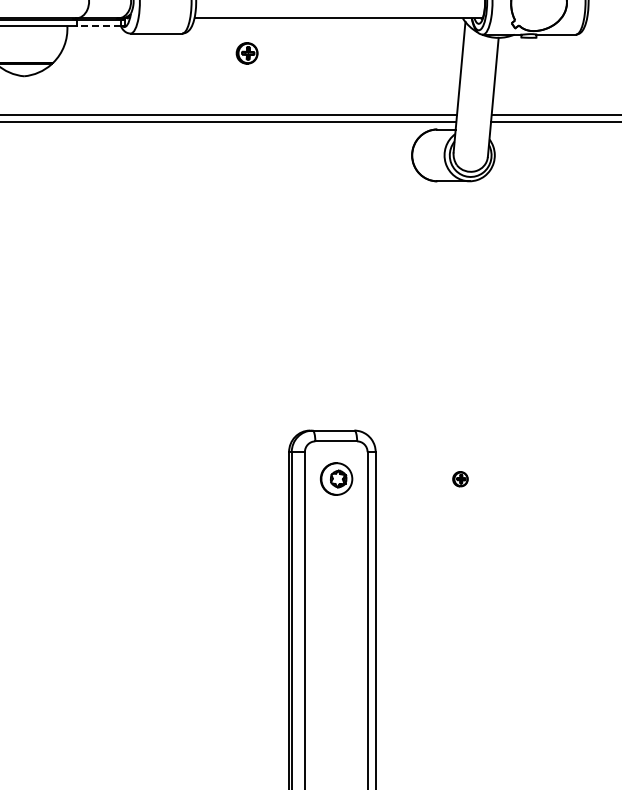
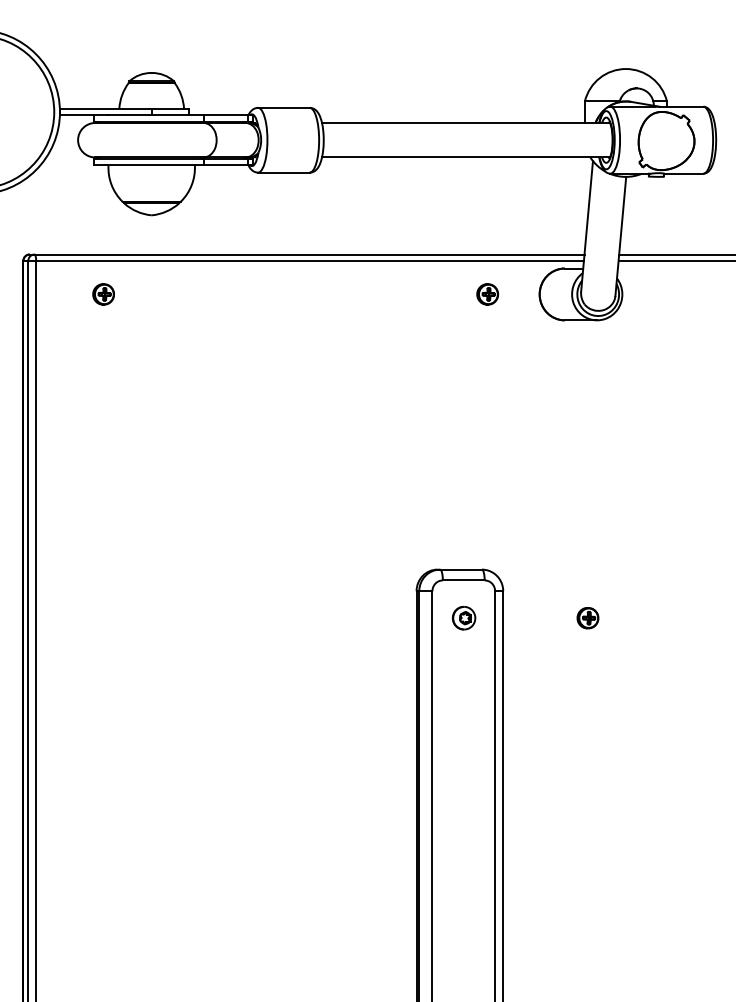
line: (98, 26) -> (226, 165), dashed -> solid
part: (246, 53) -> (487, 294), moved
part: (335, 479) -> (463, 618), size x0.71
part: (459, 479) -> (587, 618), size x1.43

